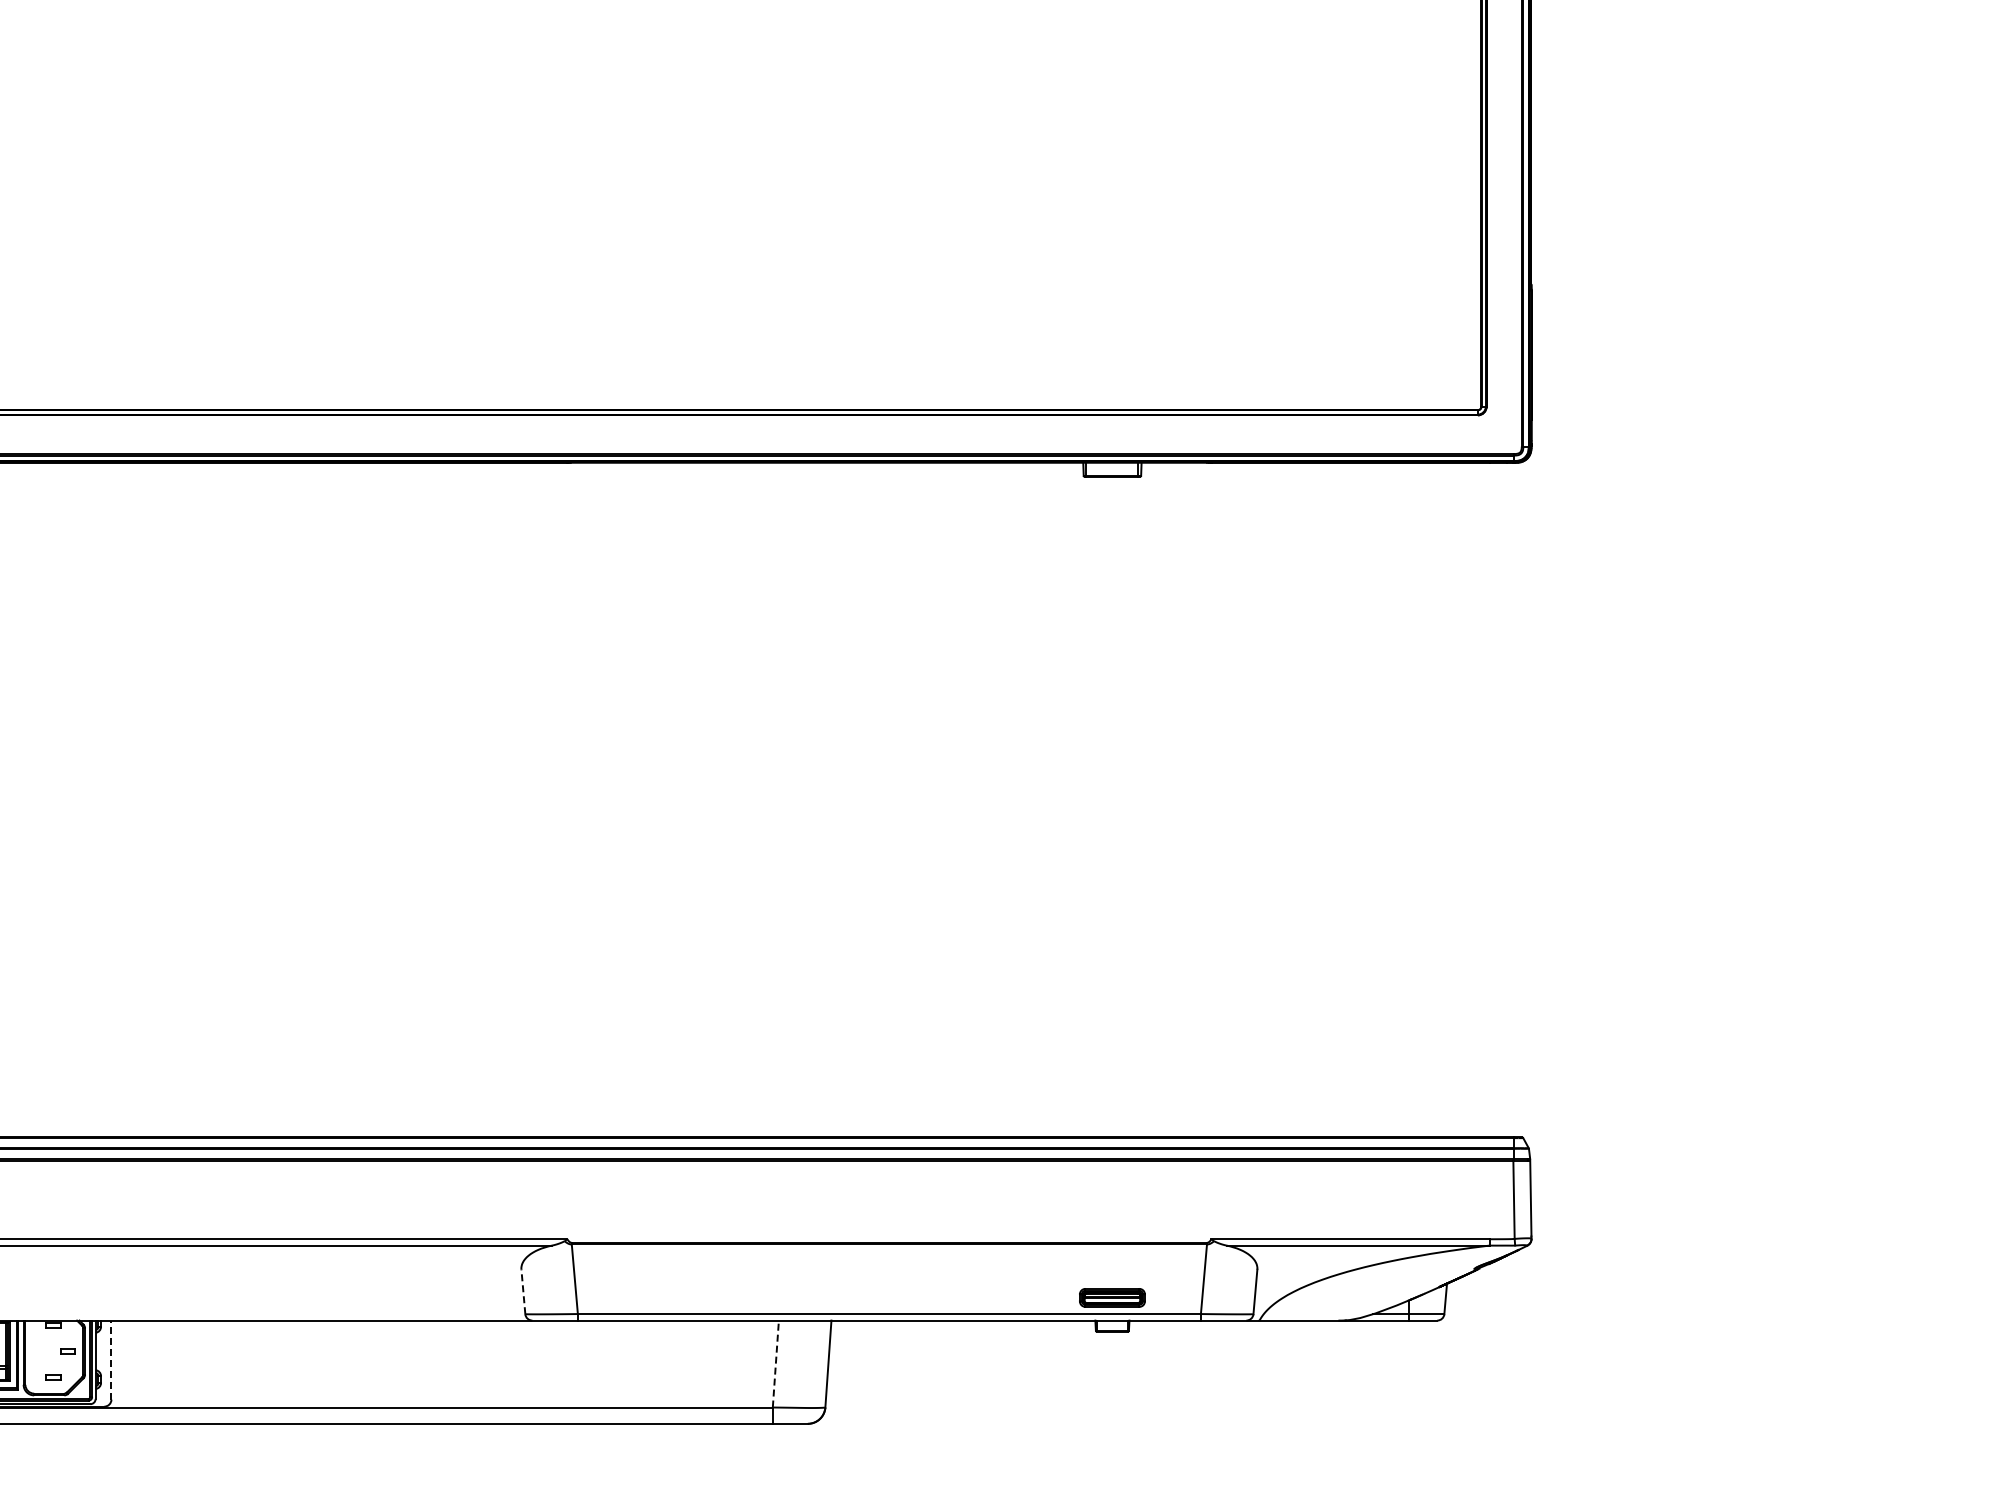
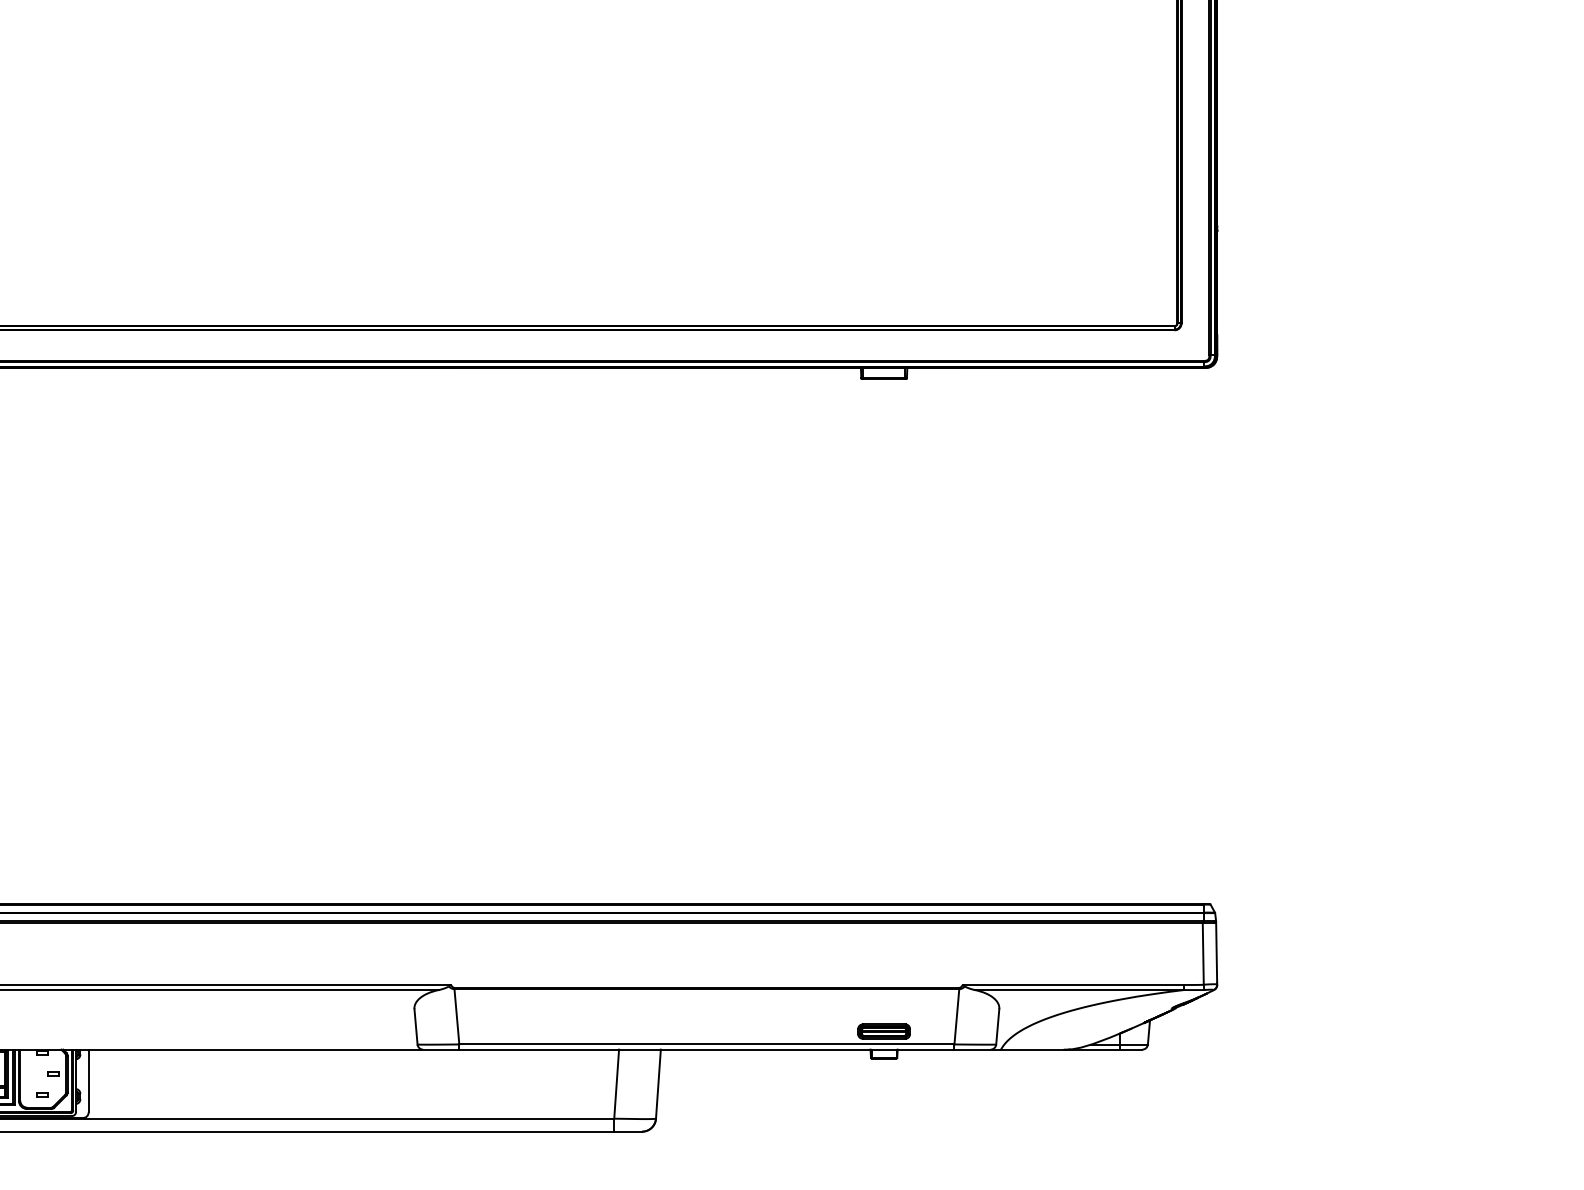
line: (523, 1291) -> (416, 1026), dashed -> solid
line: (111, 1360) -> (88, 1081), dashed -> solid
line: (775, 1364) -> (616, 1084), dashed -> solid

